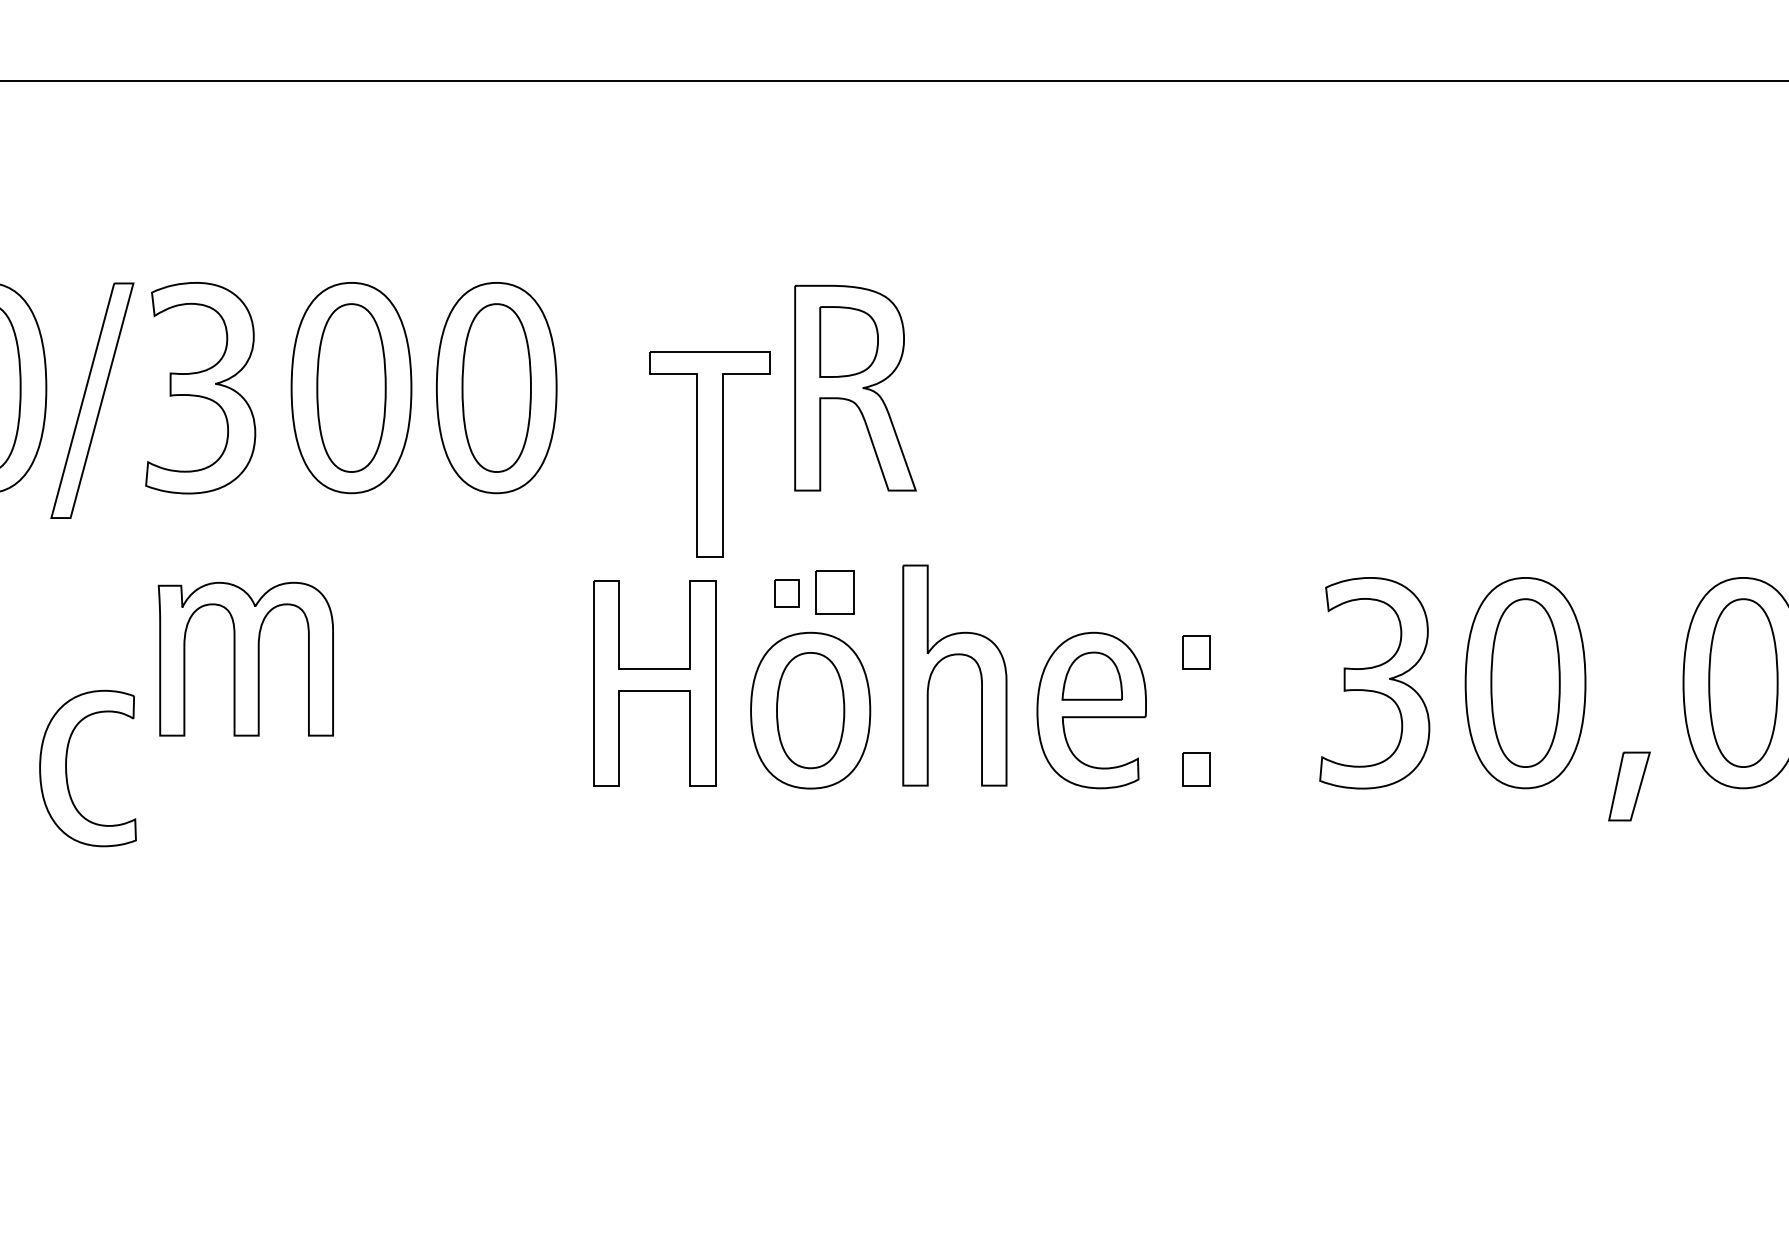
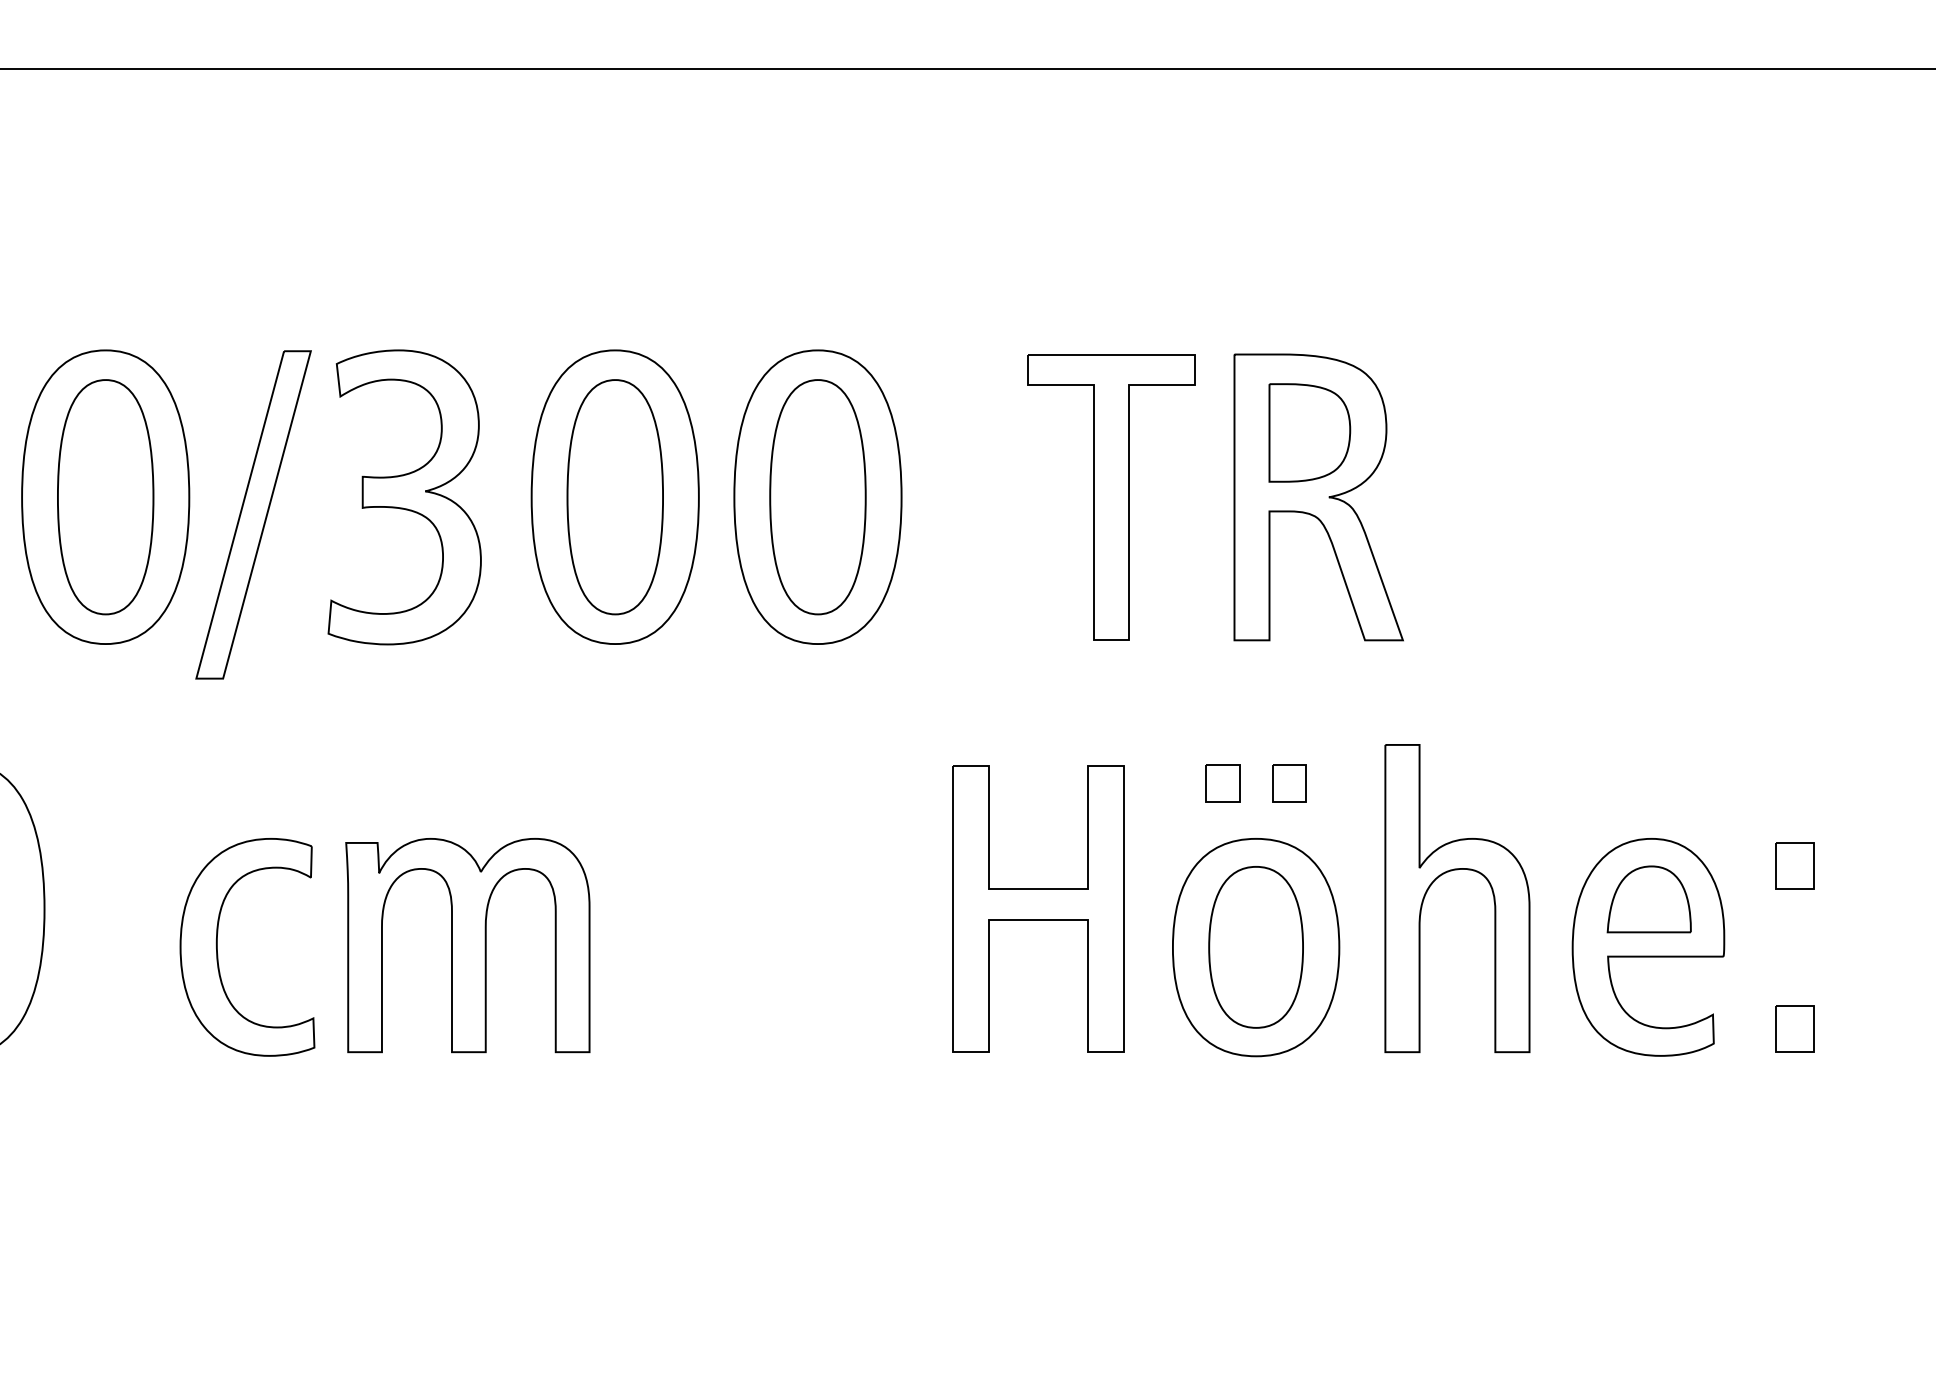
part: (709, 454) -> (1110, 497), moved
part: (833, 593) -> (1288, 783), size x0.62
part: (245, 658) -> (467, 944), moved
part: (67, 772) -> (218, 952), moved

